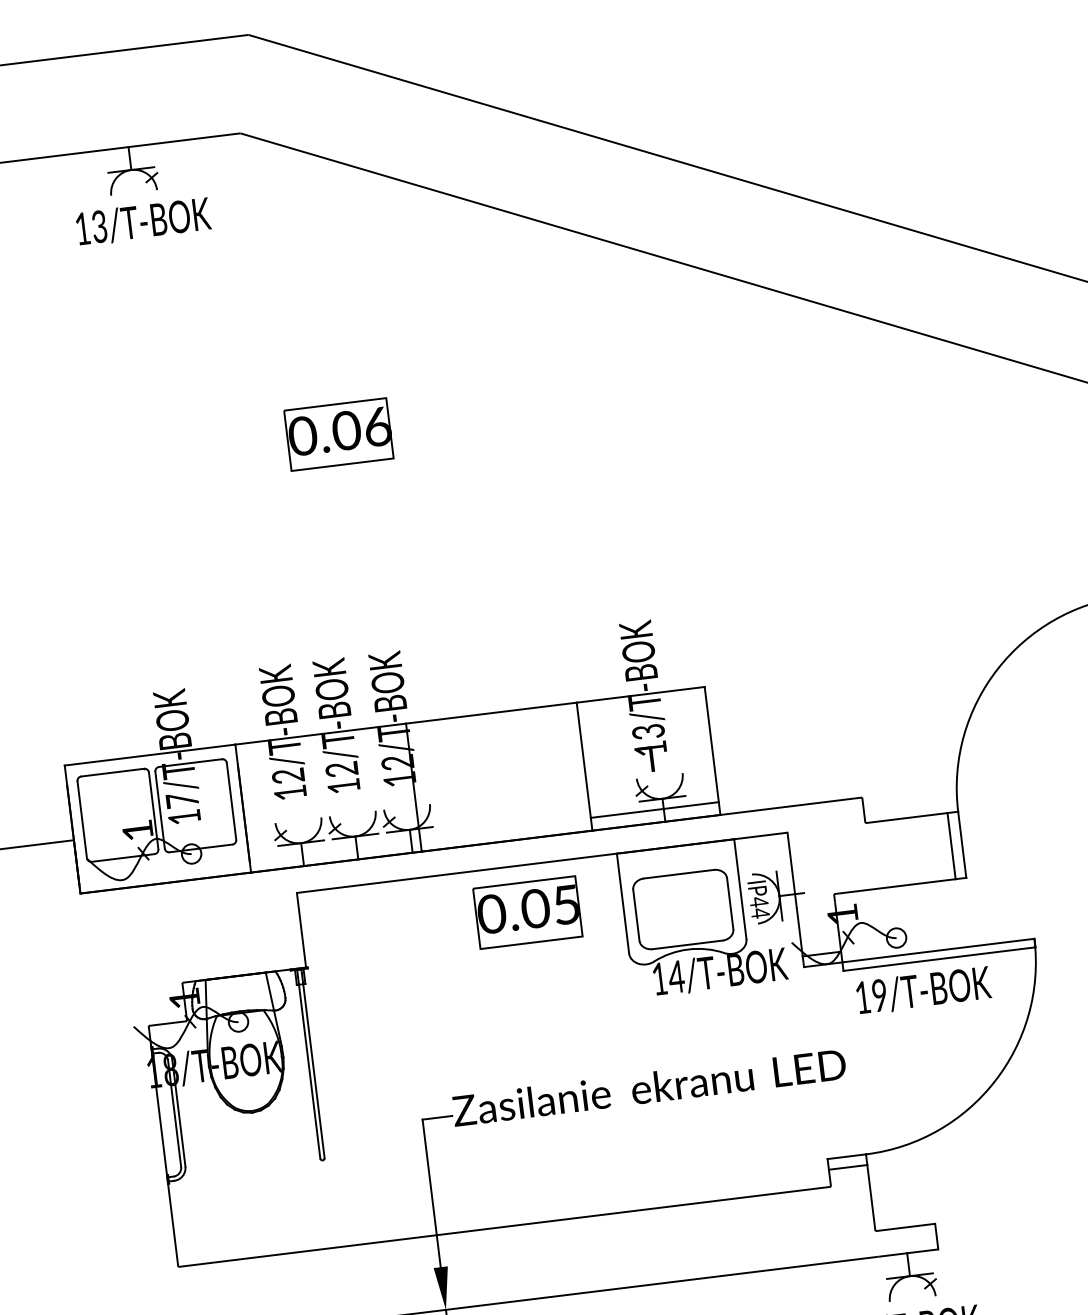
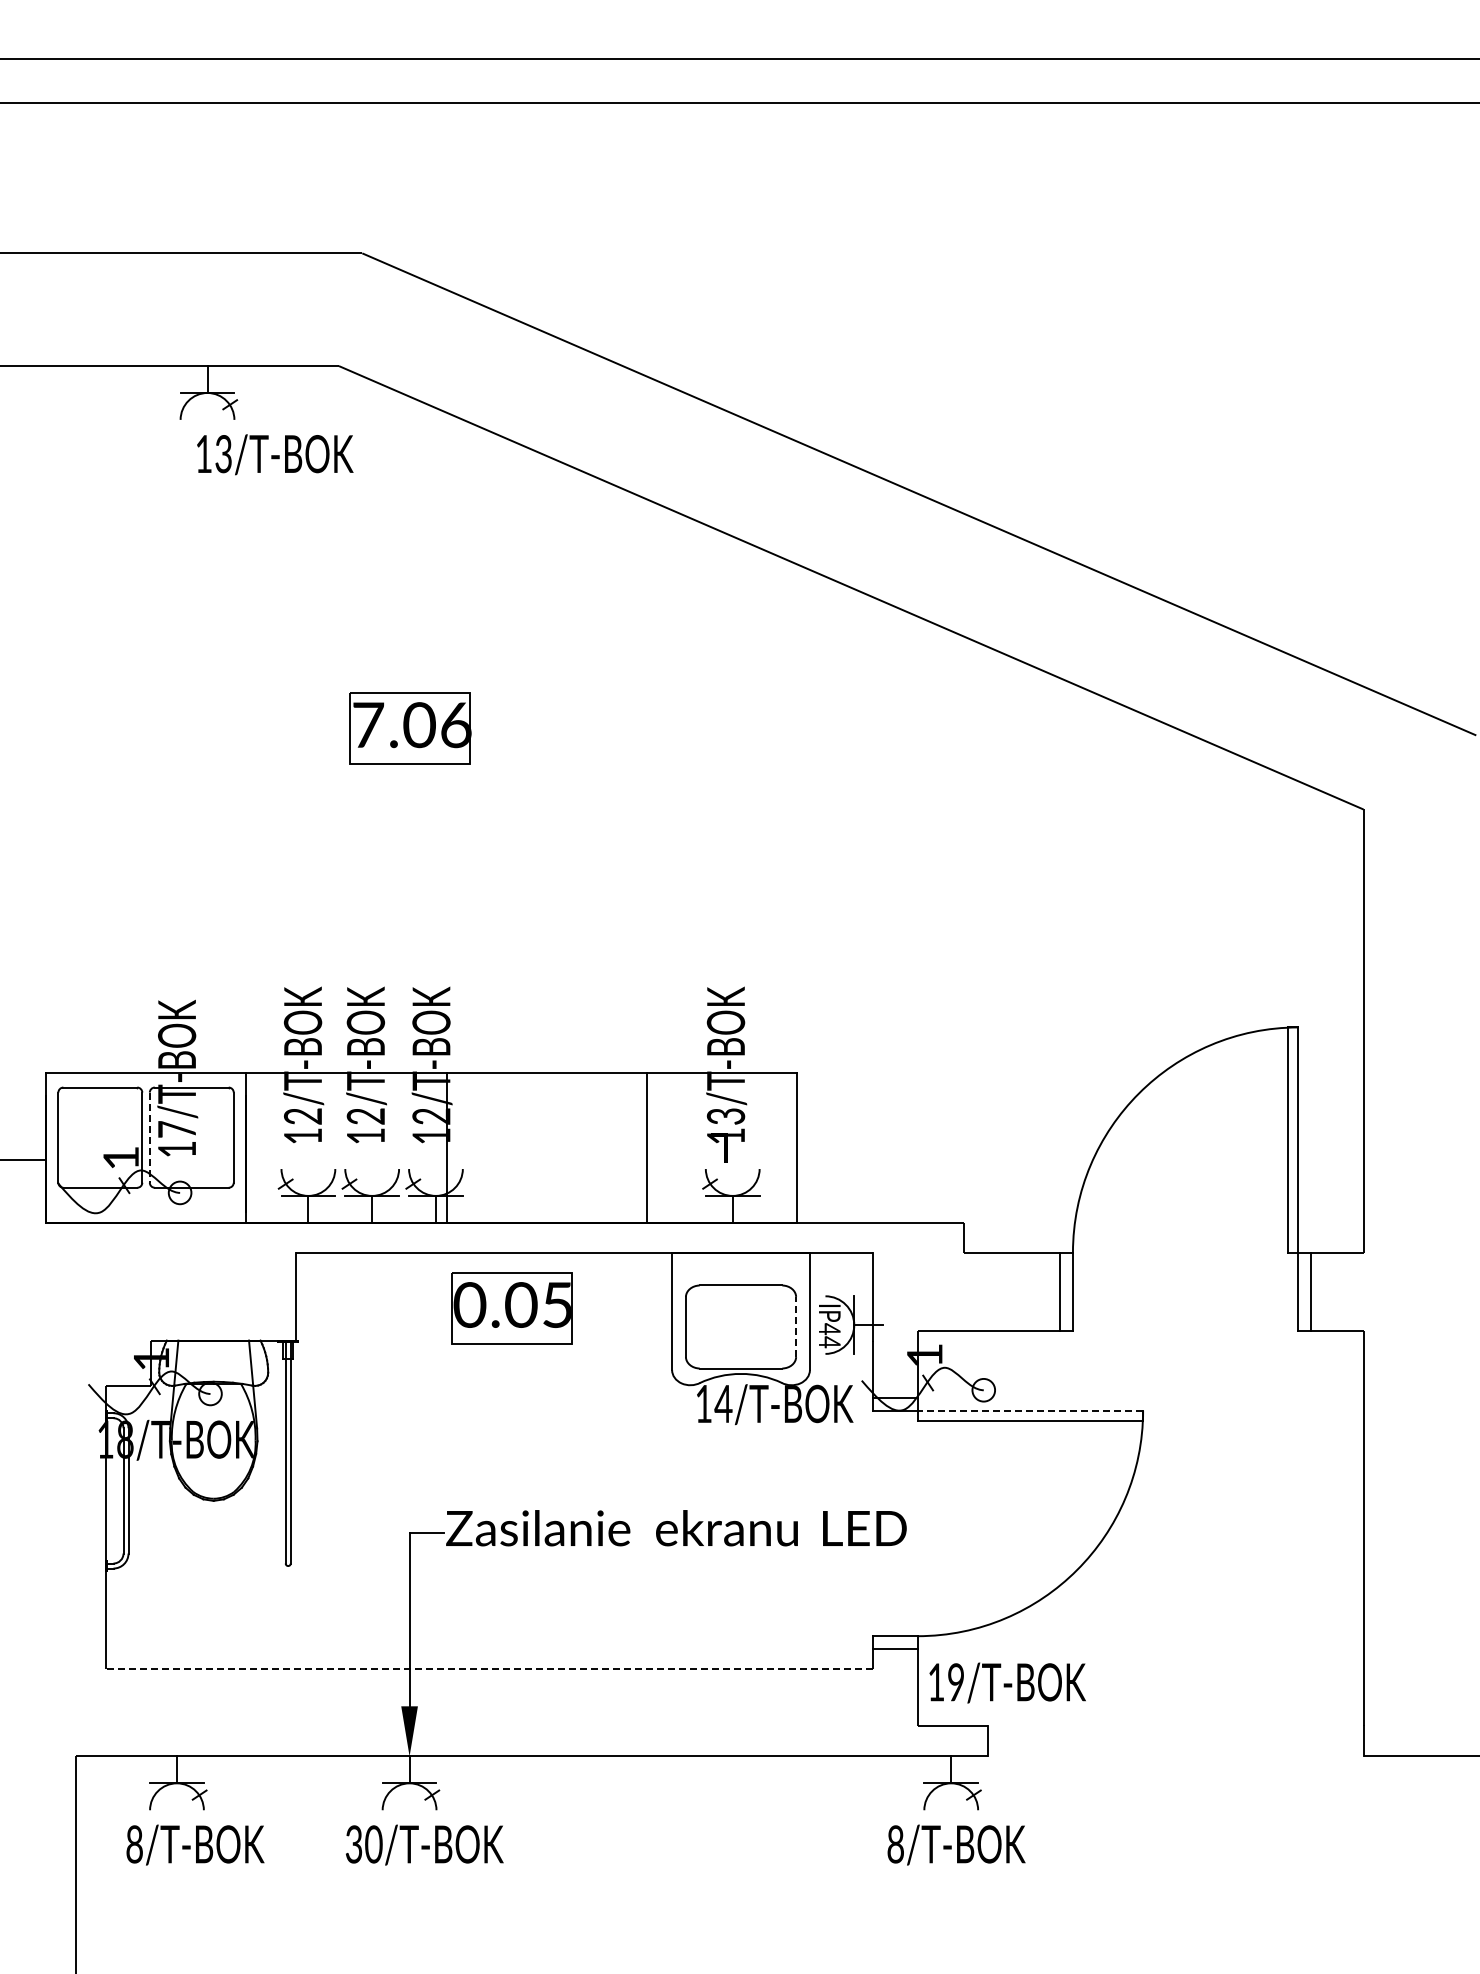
text: (143, 221) -> (275, 454), moved
text: (303, 436) -> (368, 725), 0.06 -> 7.06
line: (655, 809) -> (722, 1207), removed
line: (159, 810) -> (149, 1138), solid -> dashed
line: (730, 903) -> (796, 1326), solid -> dashed
part: (527, 912) -> (511, 1308), moved
line: (938, 950) -> (1030, 1410), solid -> dashed
text: (923, 990) -> (1007, 1682), moved
line: (503, 1226) -> (488, 1668), solid -> dashed

